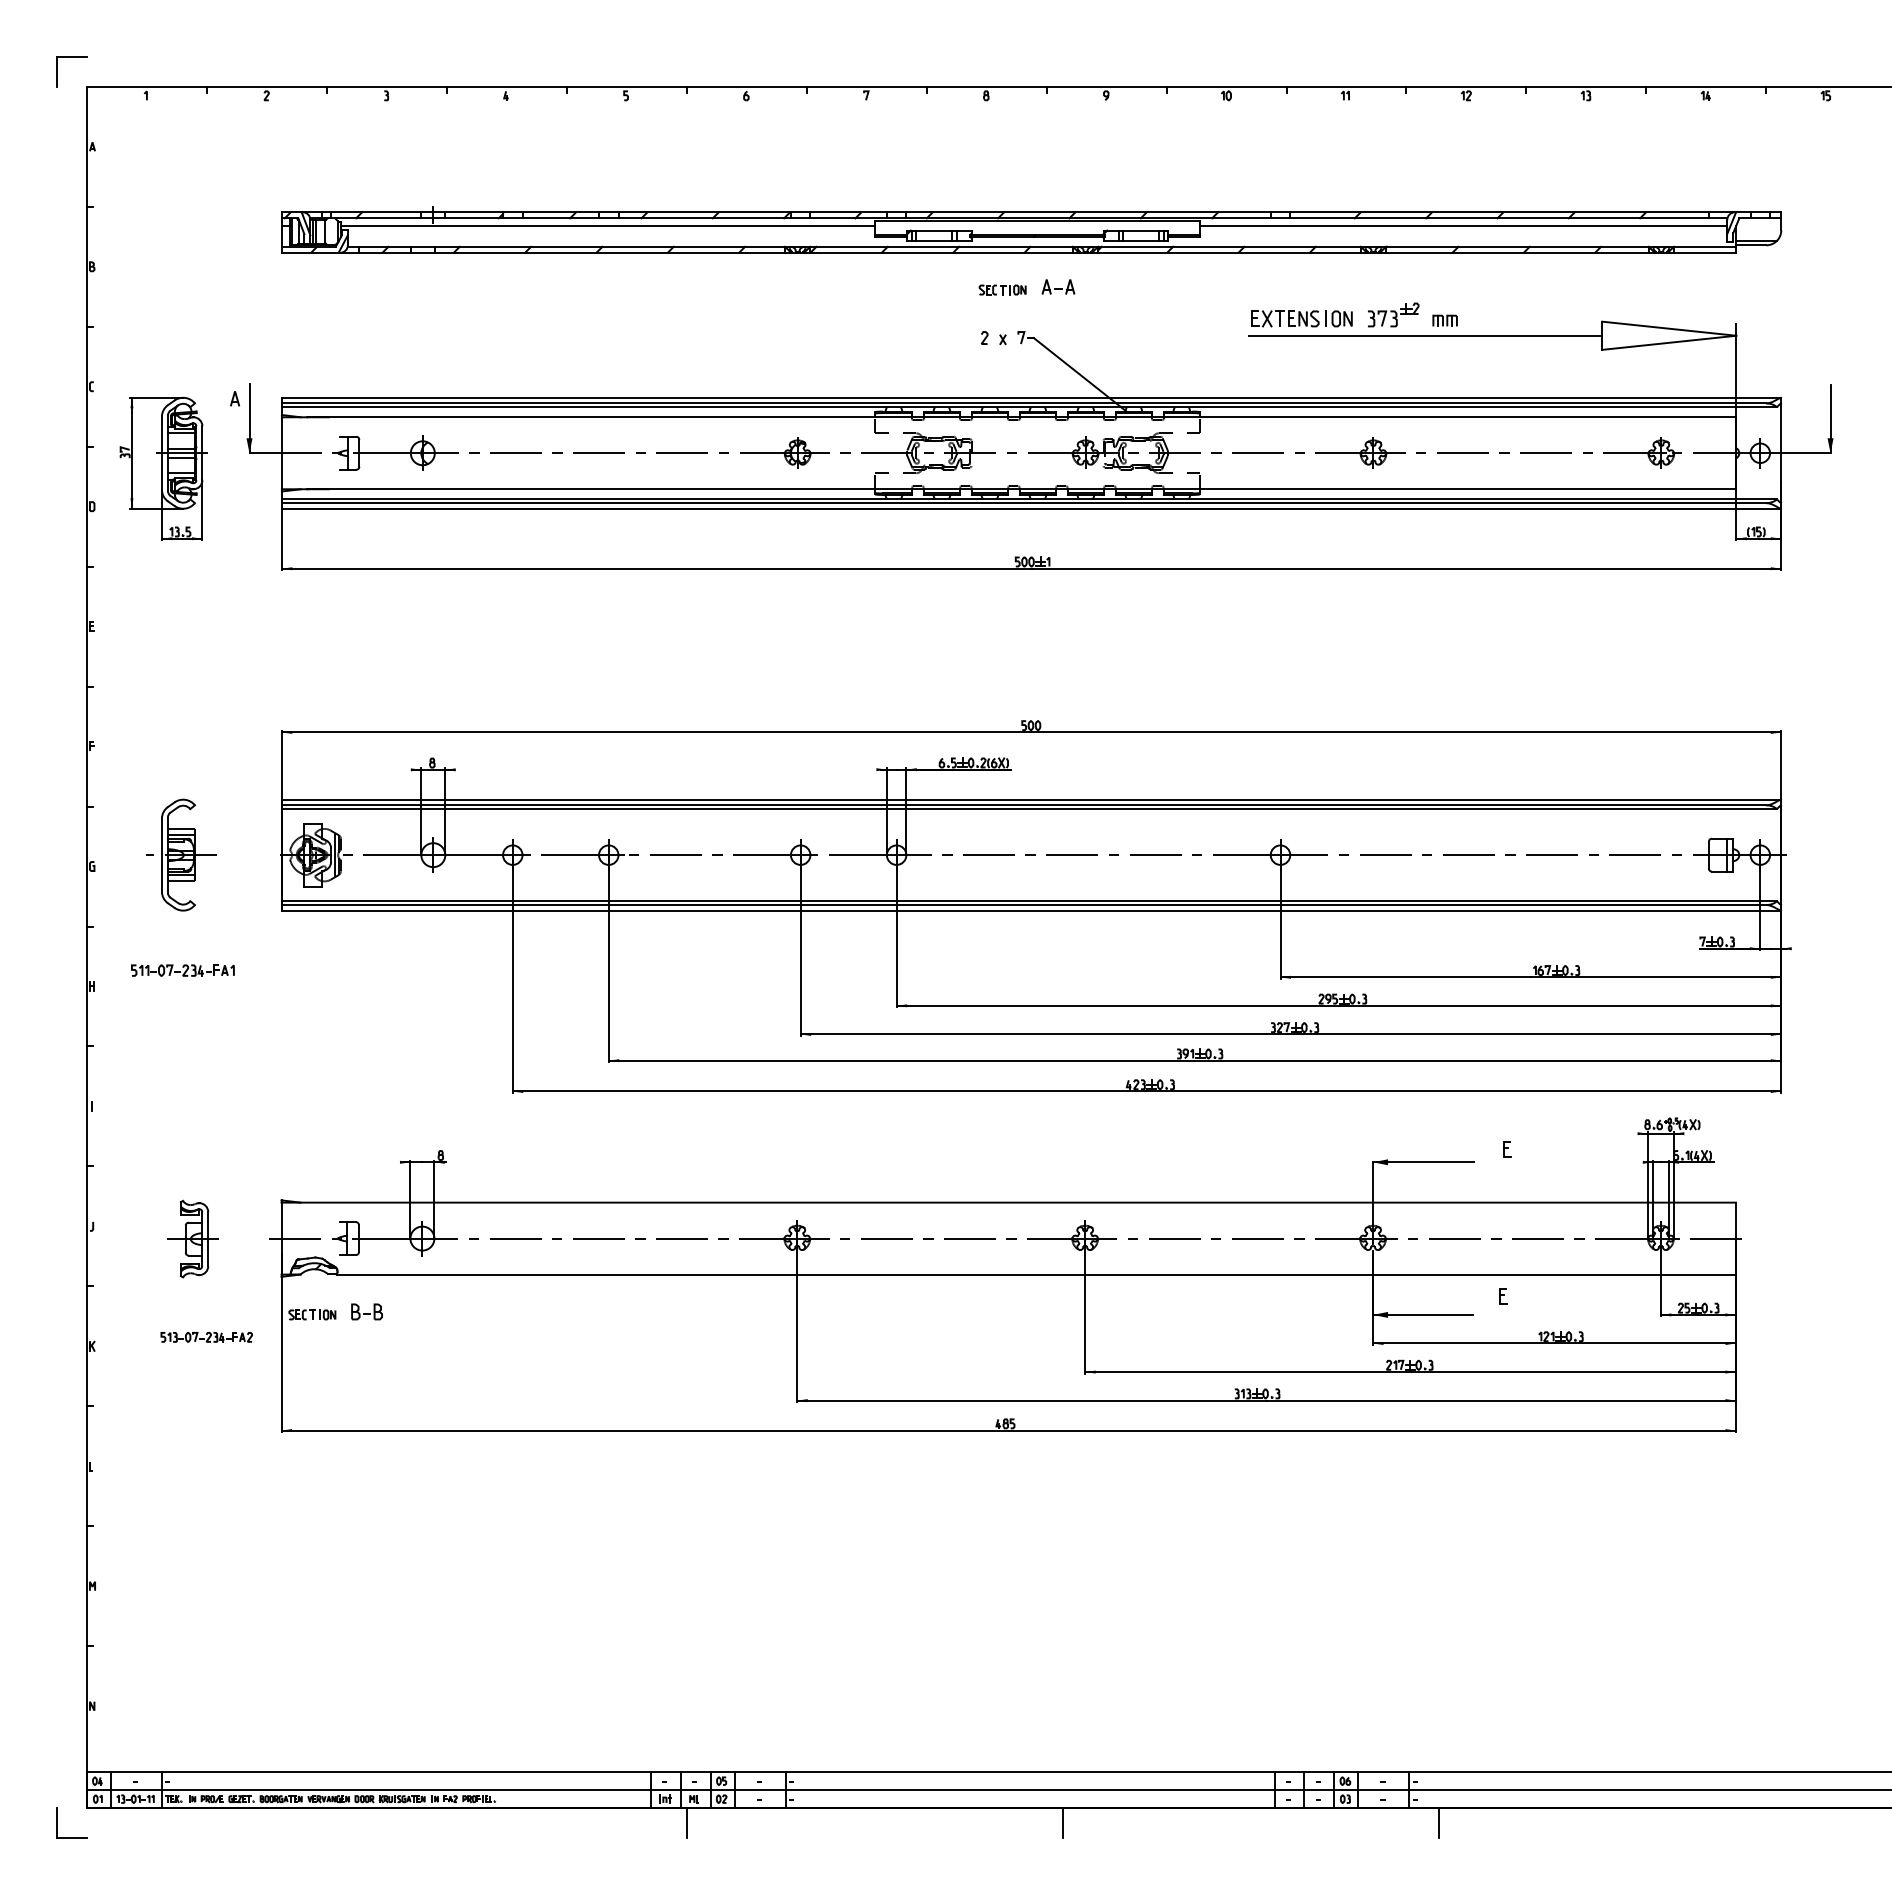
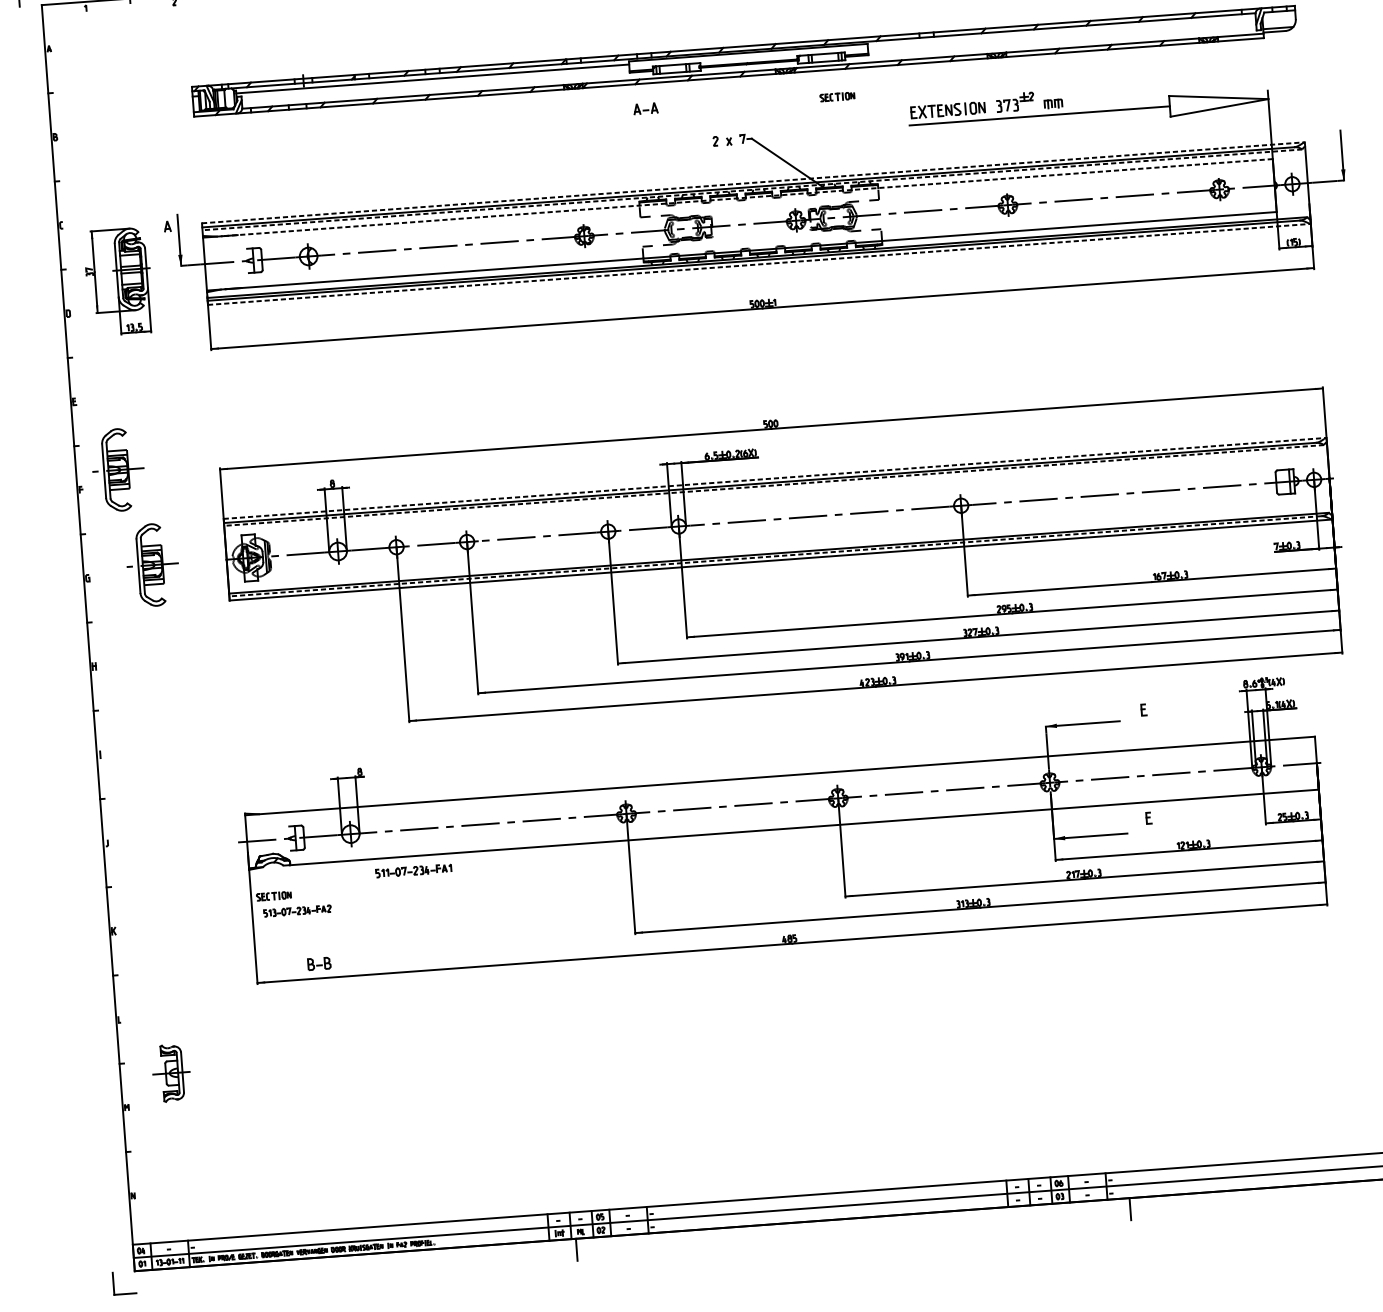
line: (1463, 225) -> (1061, 32), removed
part: (1058, 286) -> (645, 108), moved
part: (1002, 289) -> (837, 96), moved
line: (1031, 397) -> (753, 182), solid -> dashed
line: (1029, 407) -> (752, 190), solid -> dashed
line: (1021, 417) -> (747, 197), solid -> dashed
line: (1031, 508) -> (759, 264), solid -> dashed
part: (144, 722) -> (118, 469), added
line: (1031, 799) -> (775, 478), solid -> dashed
line: (1029, 809) -> (774, 485), solid -> dashed
line: (1023, 905) -> (774, 556), solid -> dashed
part: (182, 970) -> (413, 870), moved
part: (192, 1238) -> (170, 1072), moved
part: (366, 1311) -> (318, 963), moved
part: (206, 1337) -> (297, 911), moved
line: (1063, 1823) -> (853, 1229), removed

